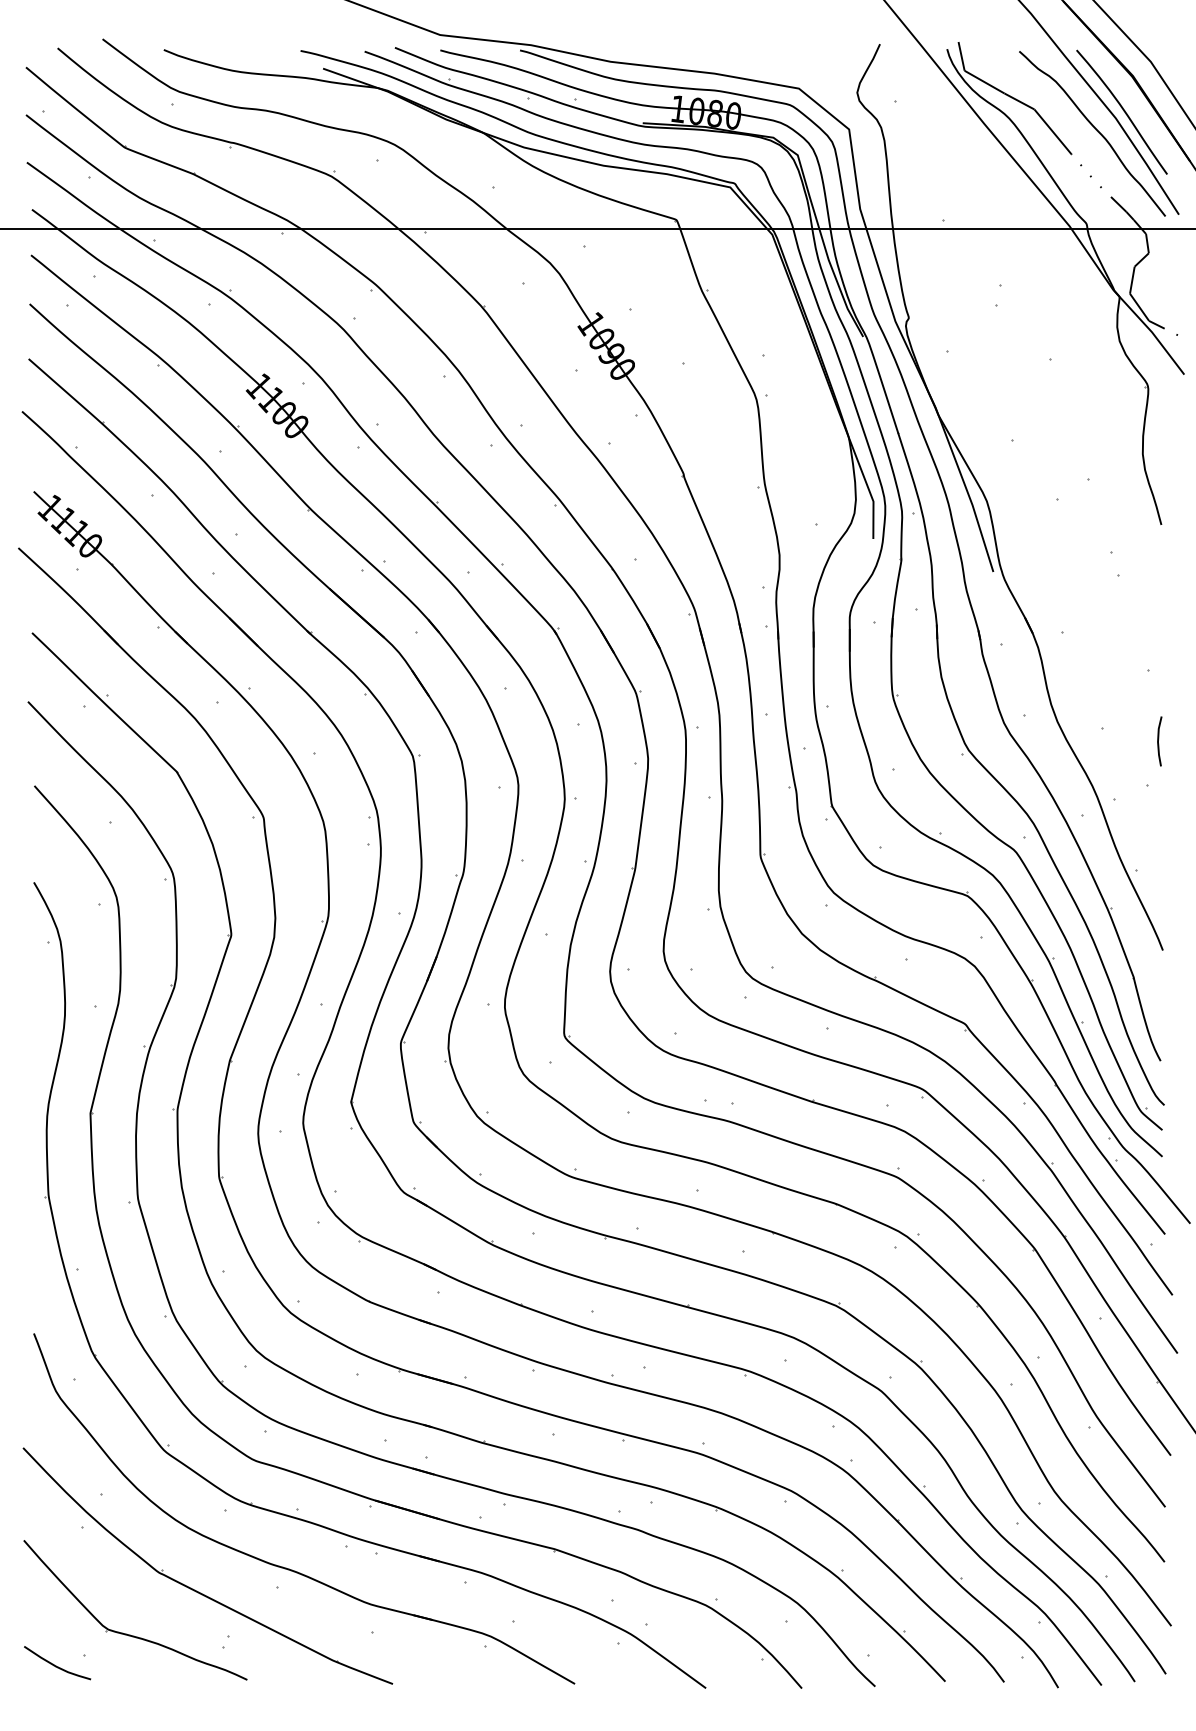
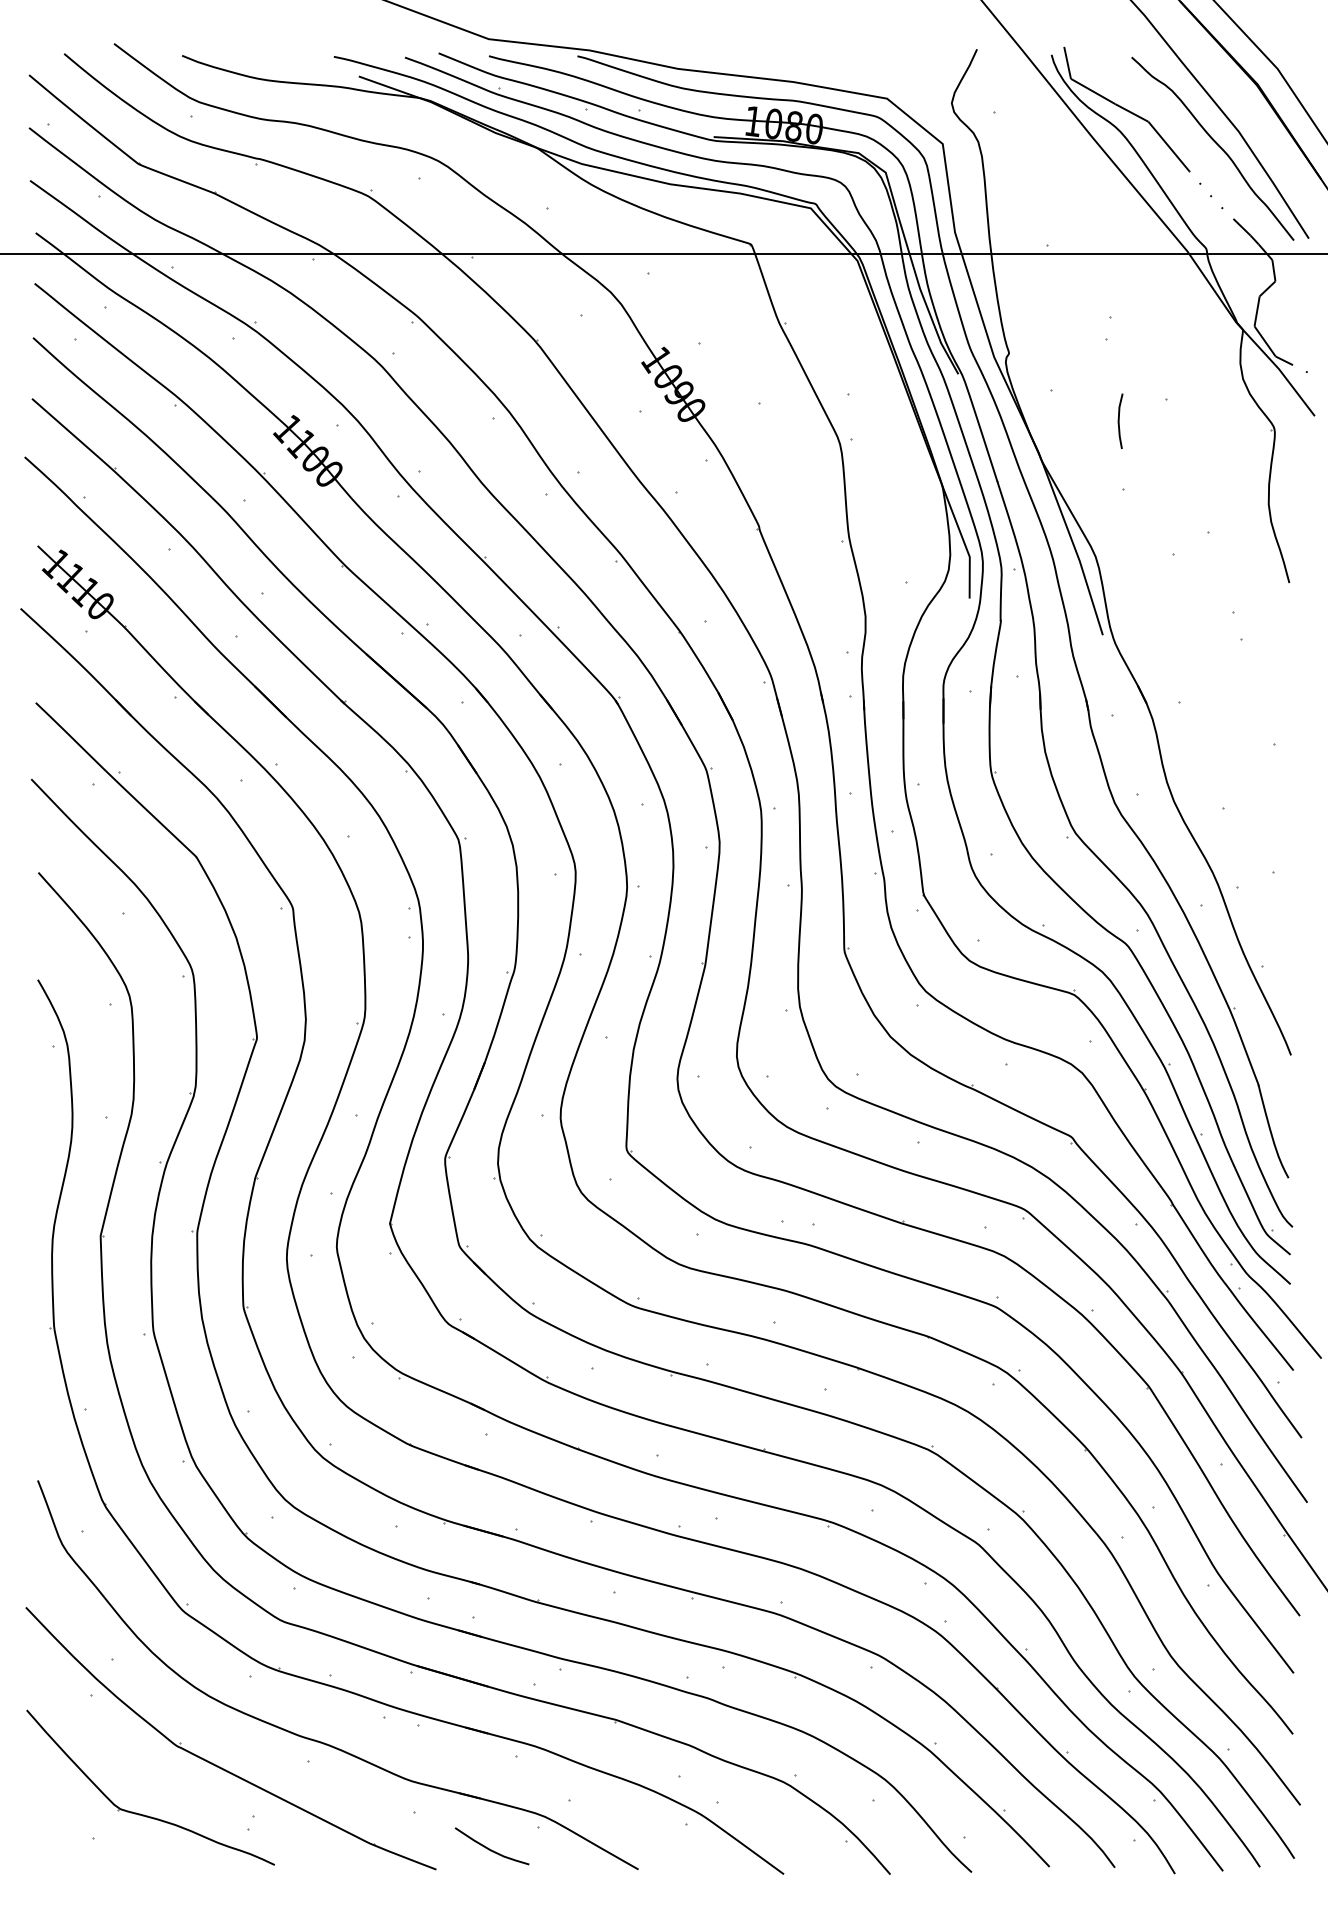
curve: (1123, 111) -> (1247, 124), removed
line: (1158, 740) -> (1119, 420), moved
curve: (55, 1665) -> (489, 1848), moved

